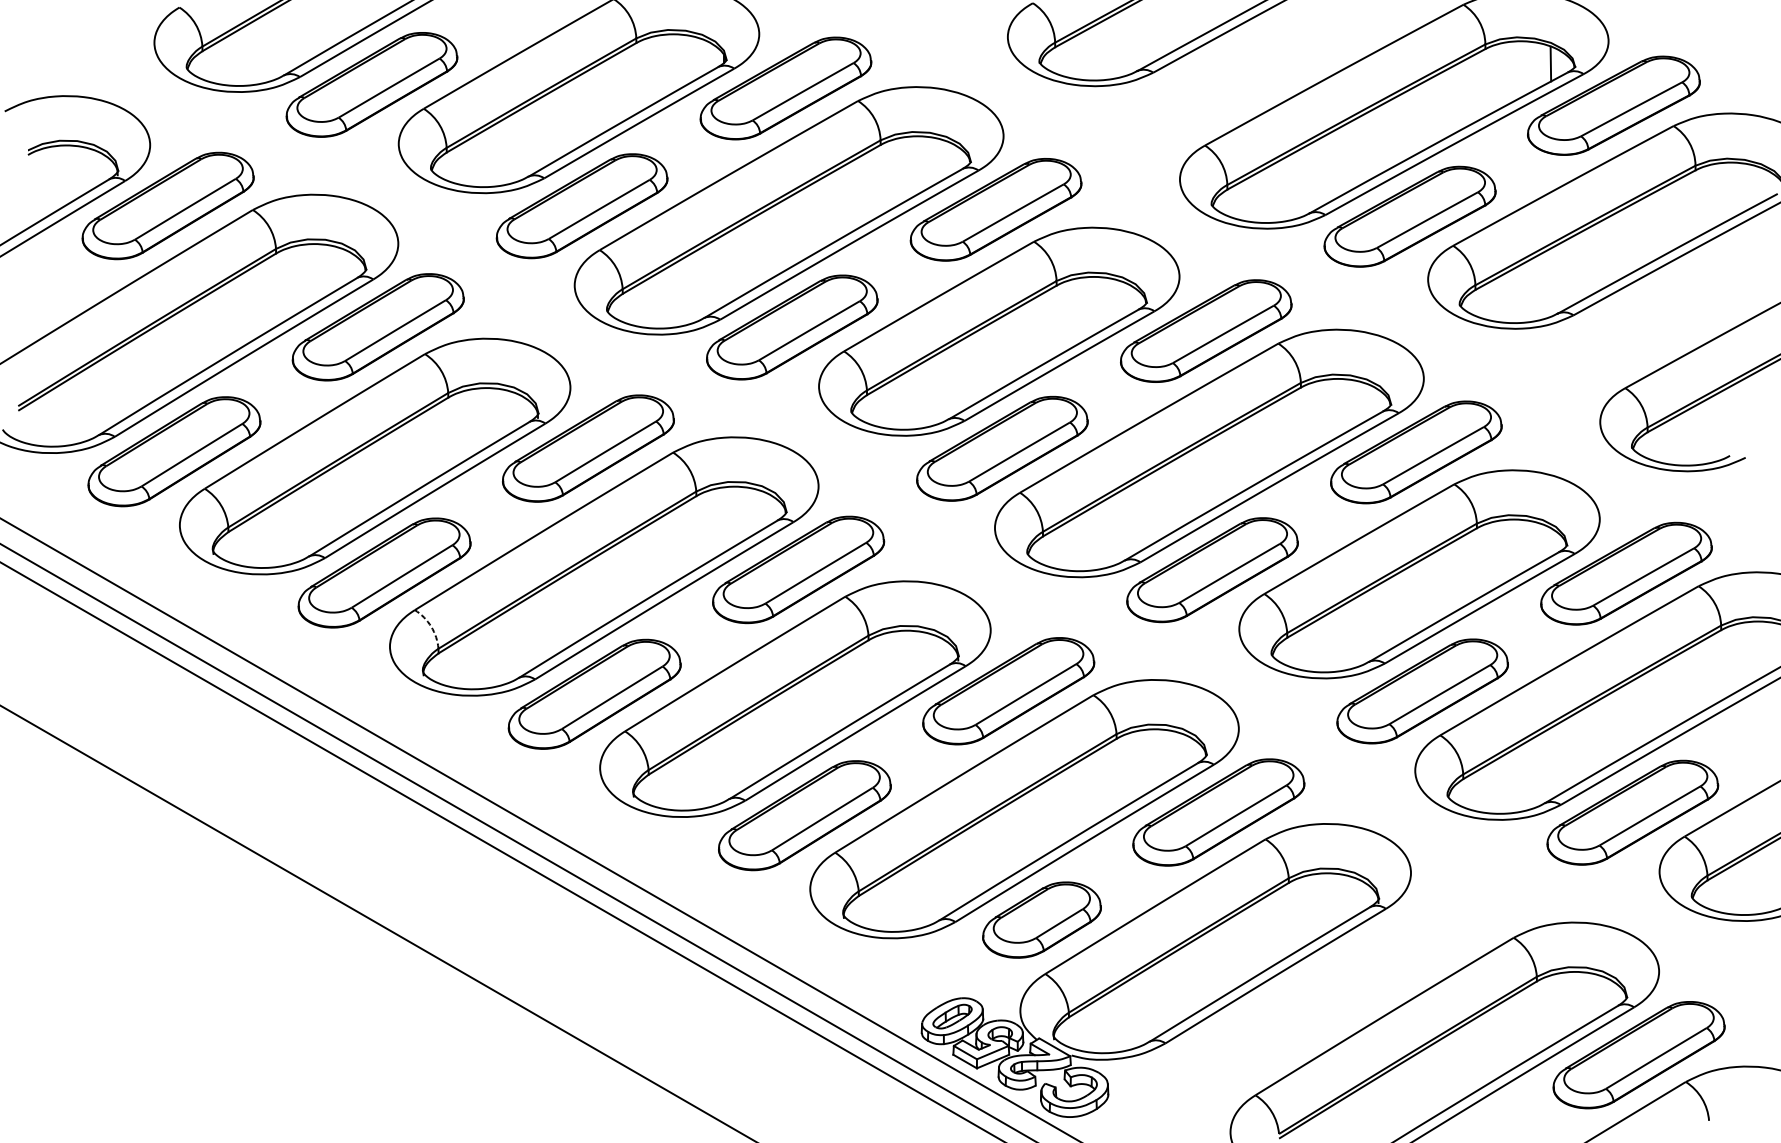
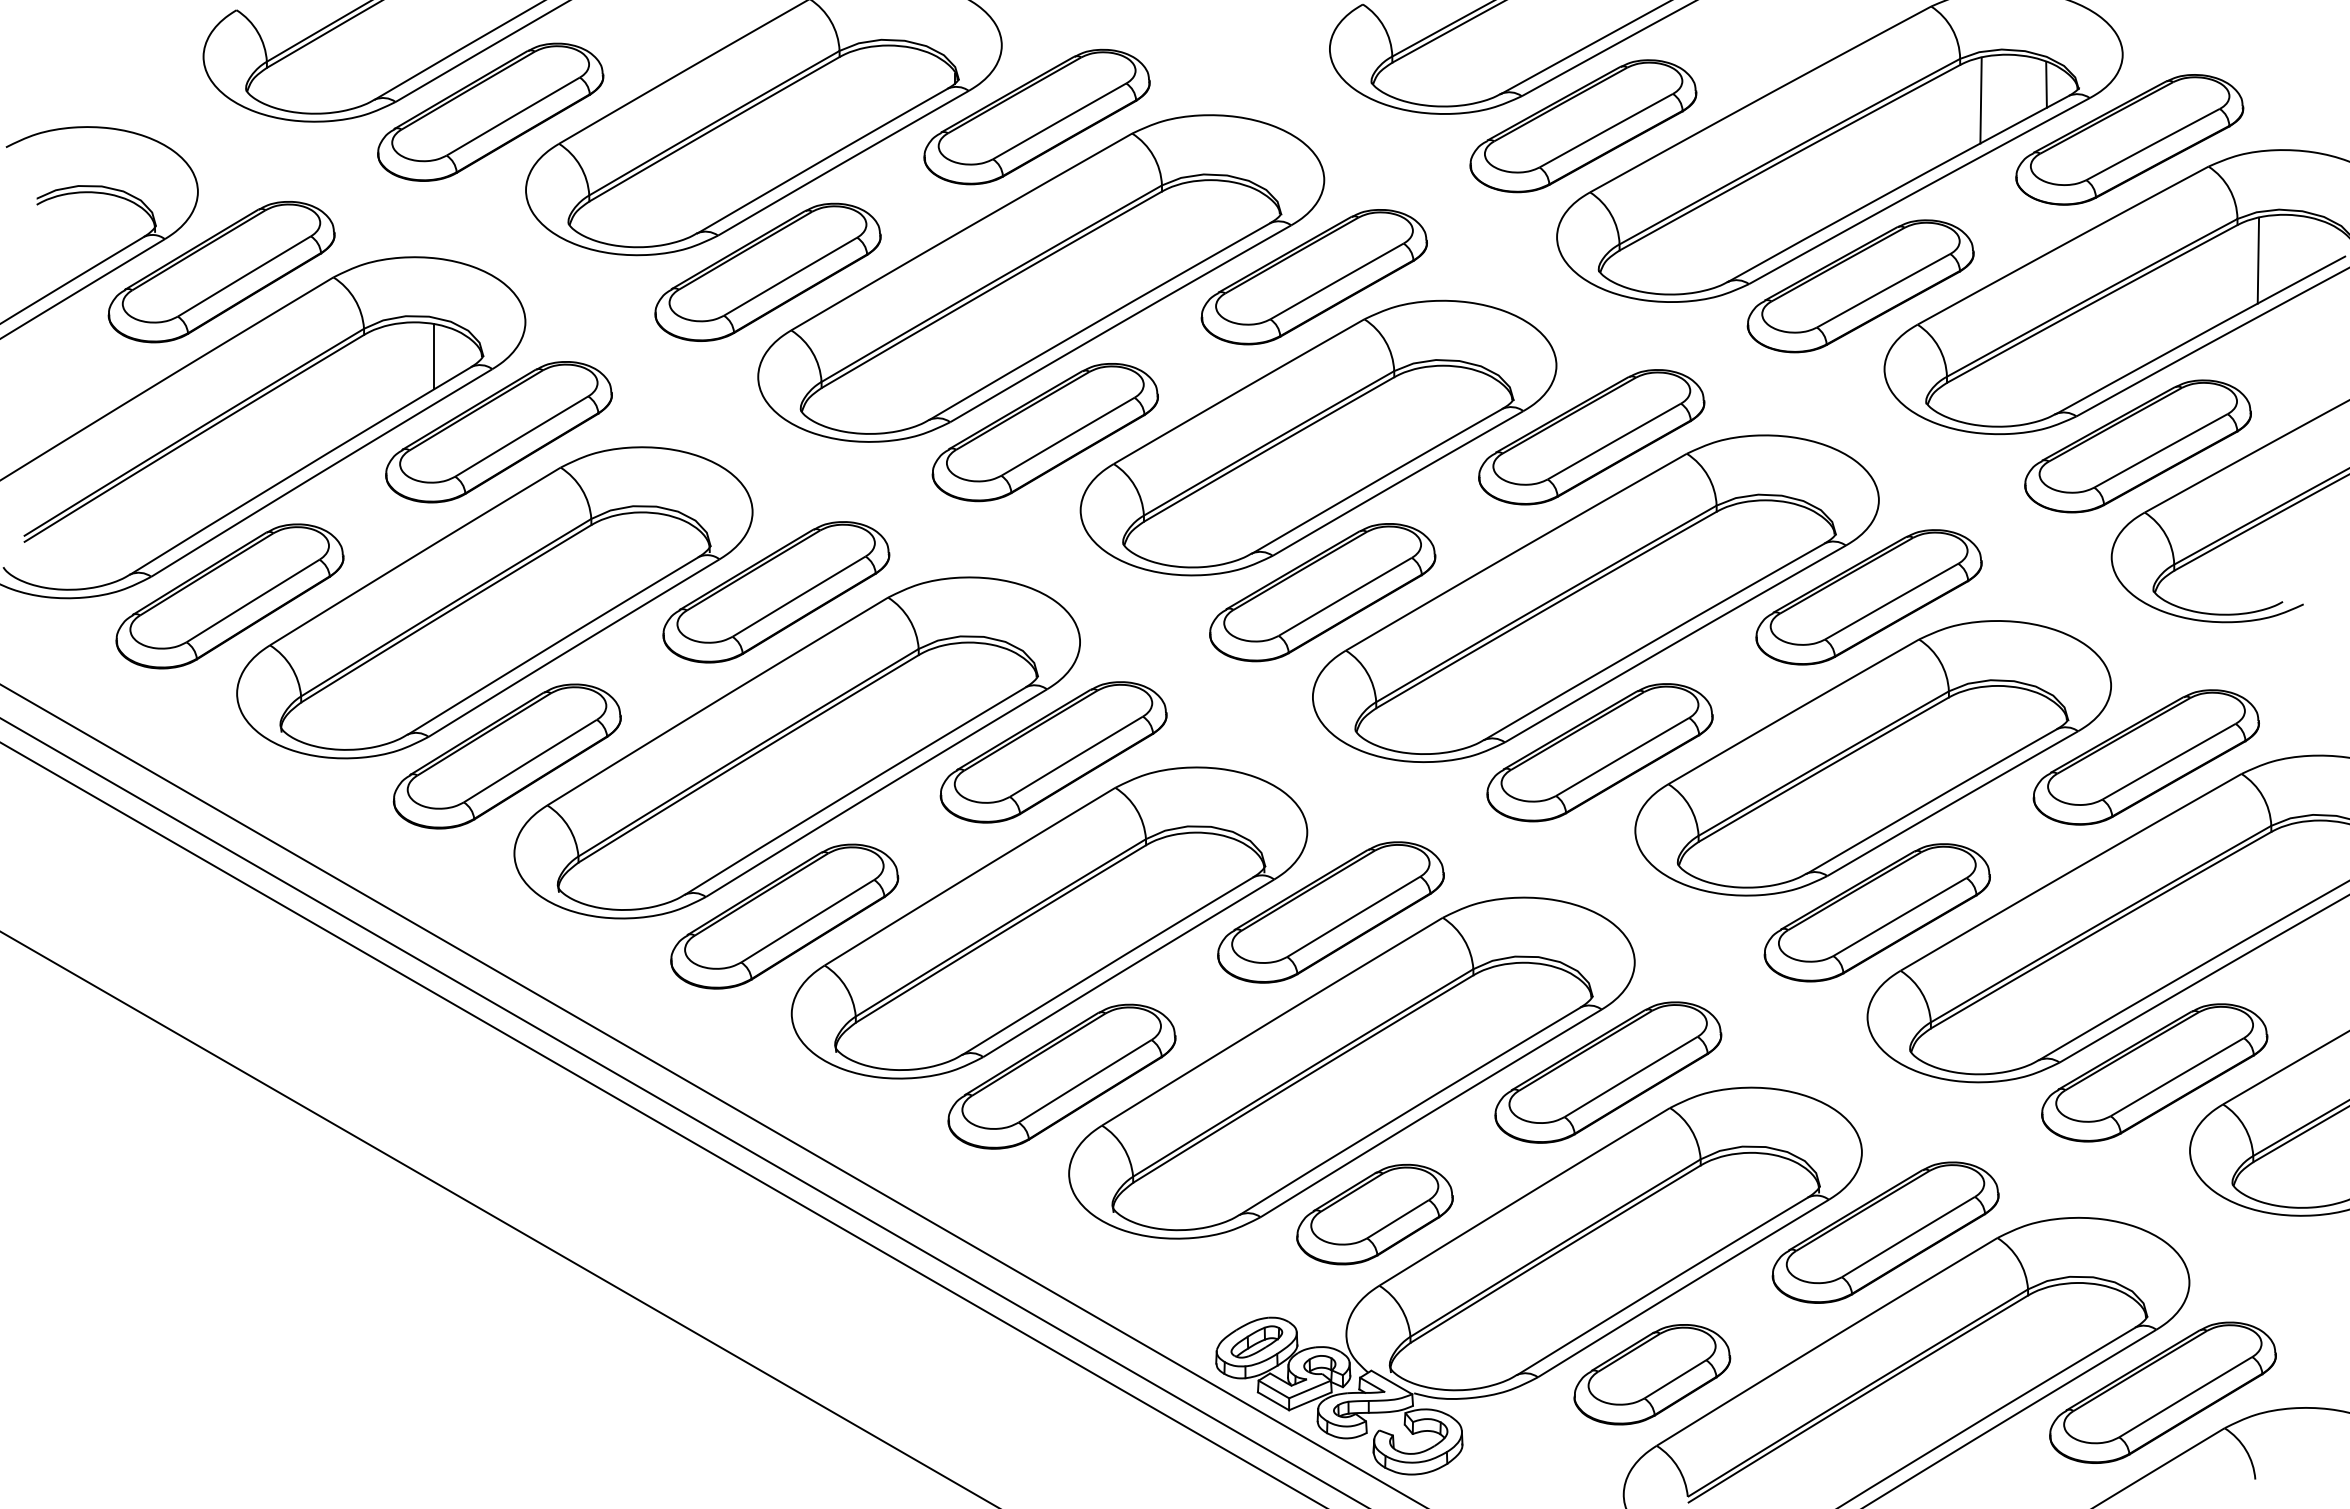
line: (1500, 75) -> (1980, 100), added
part: (1200, 95) -> (1583, 126), added
line: (1711, 197) -> (2258, 260), added
line: (329, 269) -> (434, 356), added
part: (1619, 338) -> (2137, 446), added
arc: (430, 626) -> (568, 827), dashed -> solid
part: (1428, 933) -> (1885, 1232), added
part: (1252, 1041) -> (1652, 1374), added

